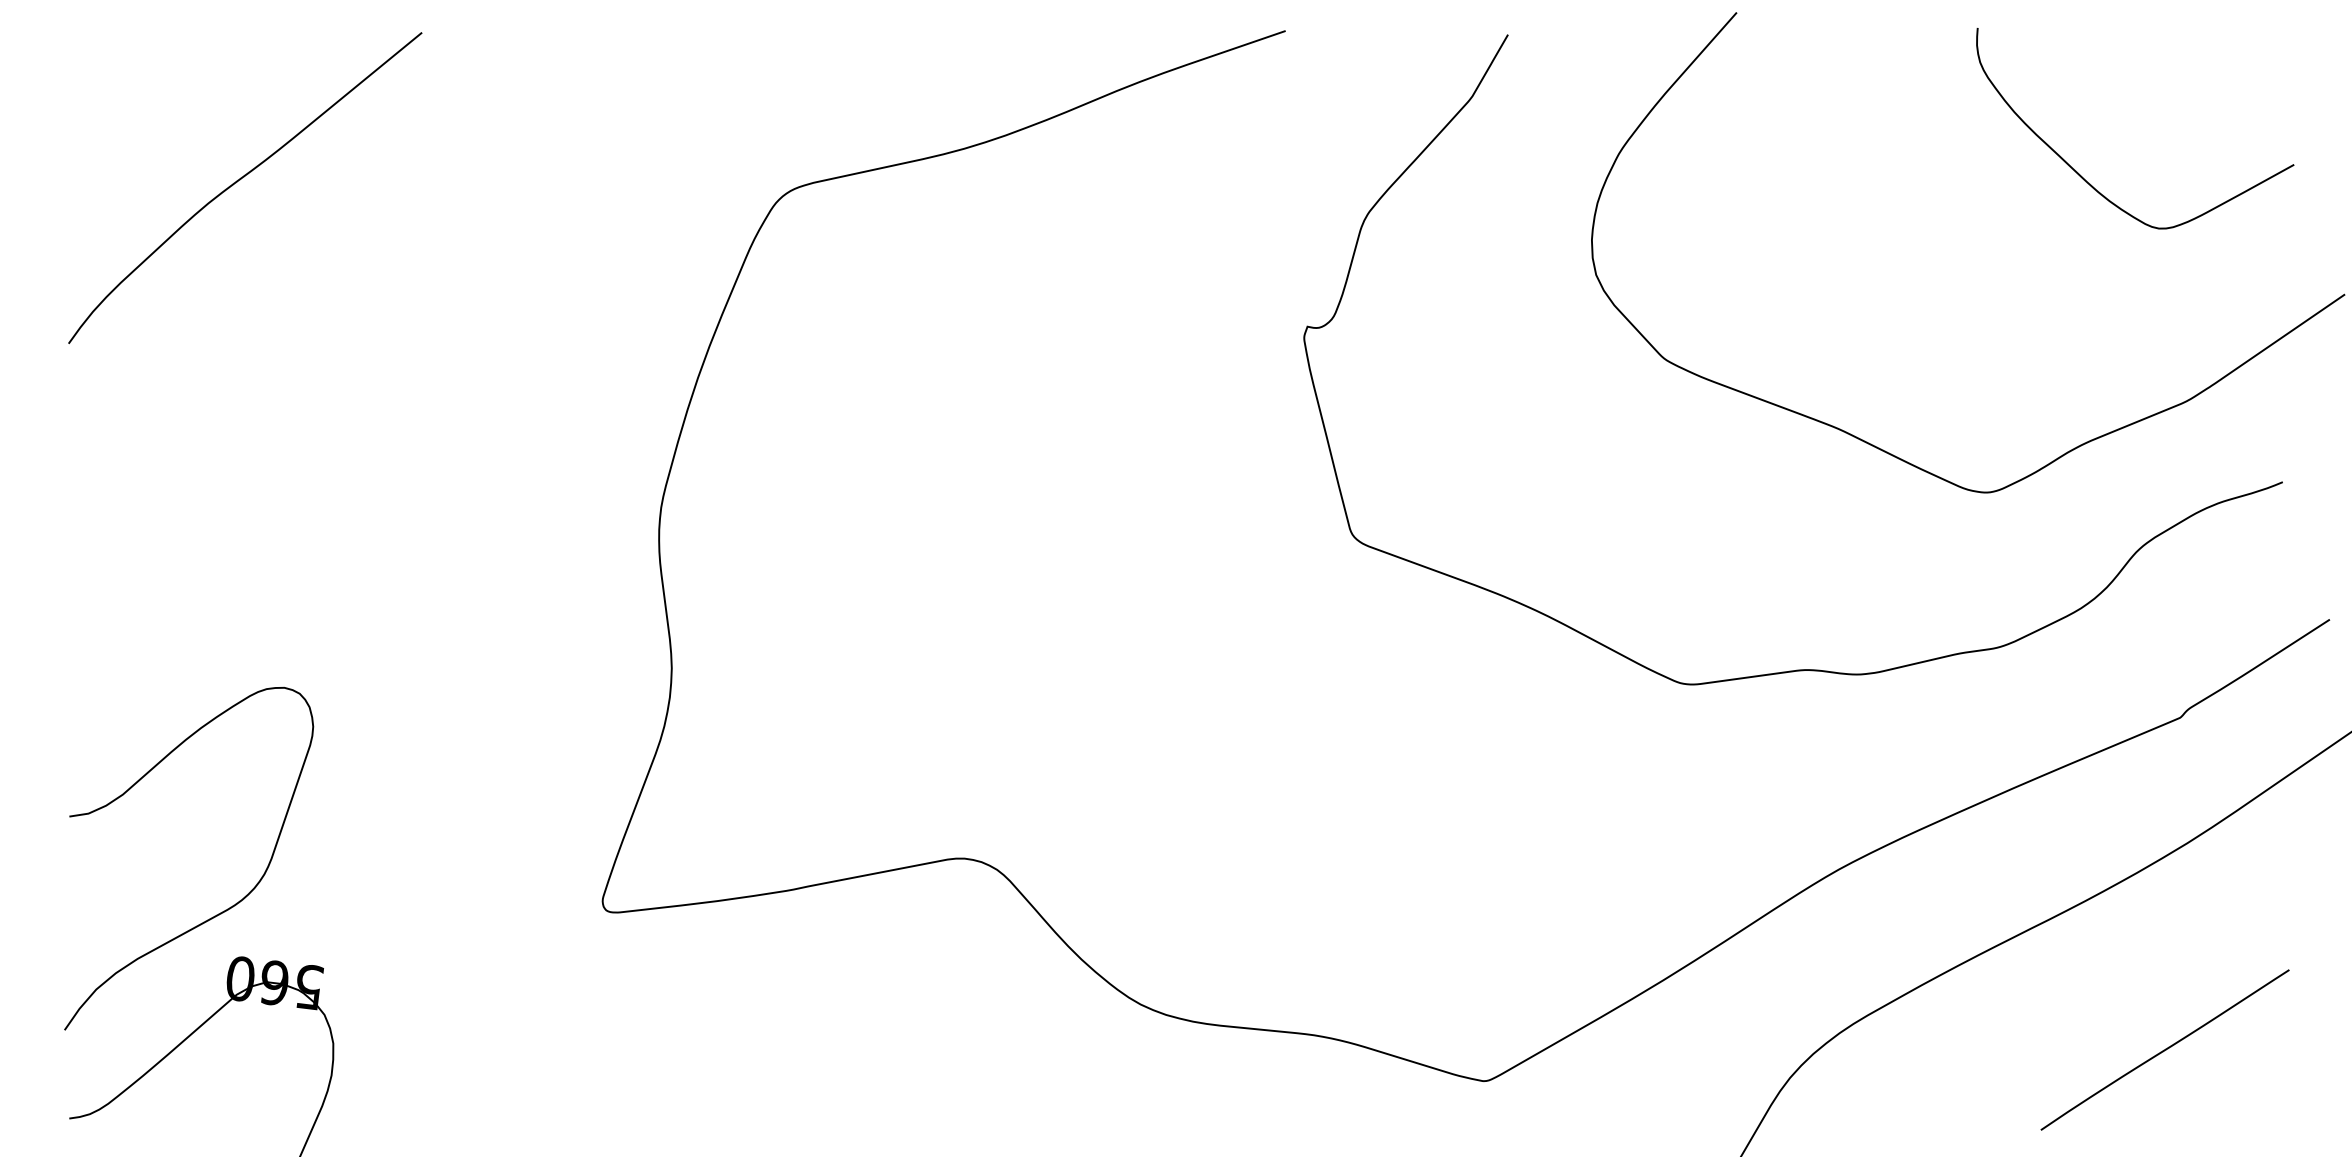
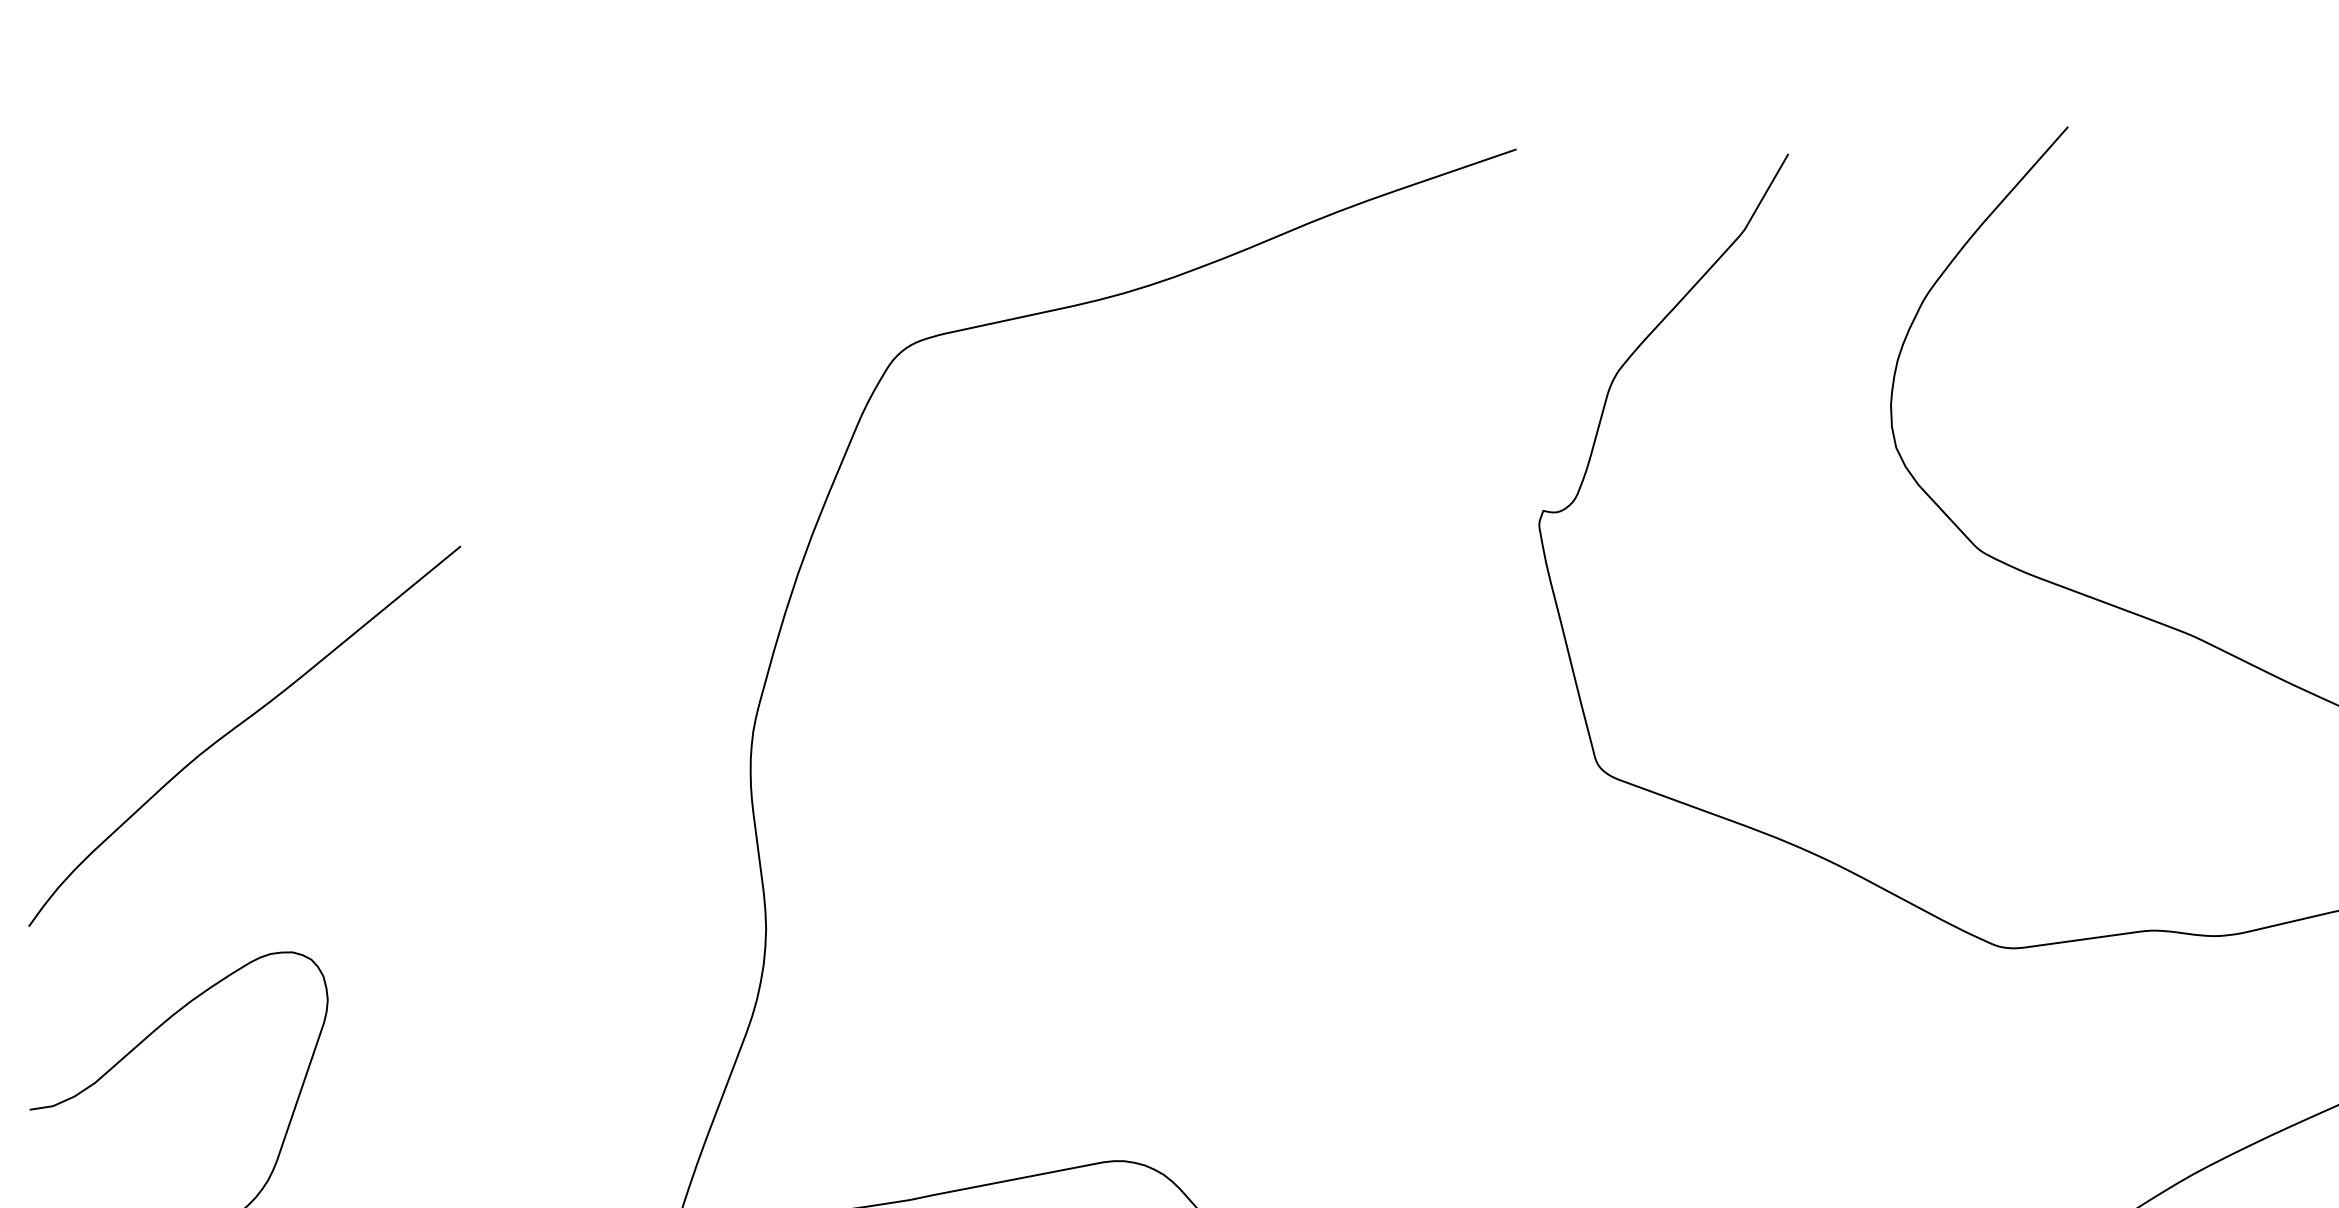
curve: (240, 180) -> (238, 727), moved

